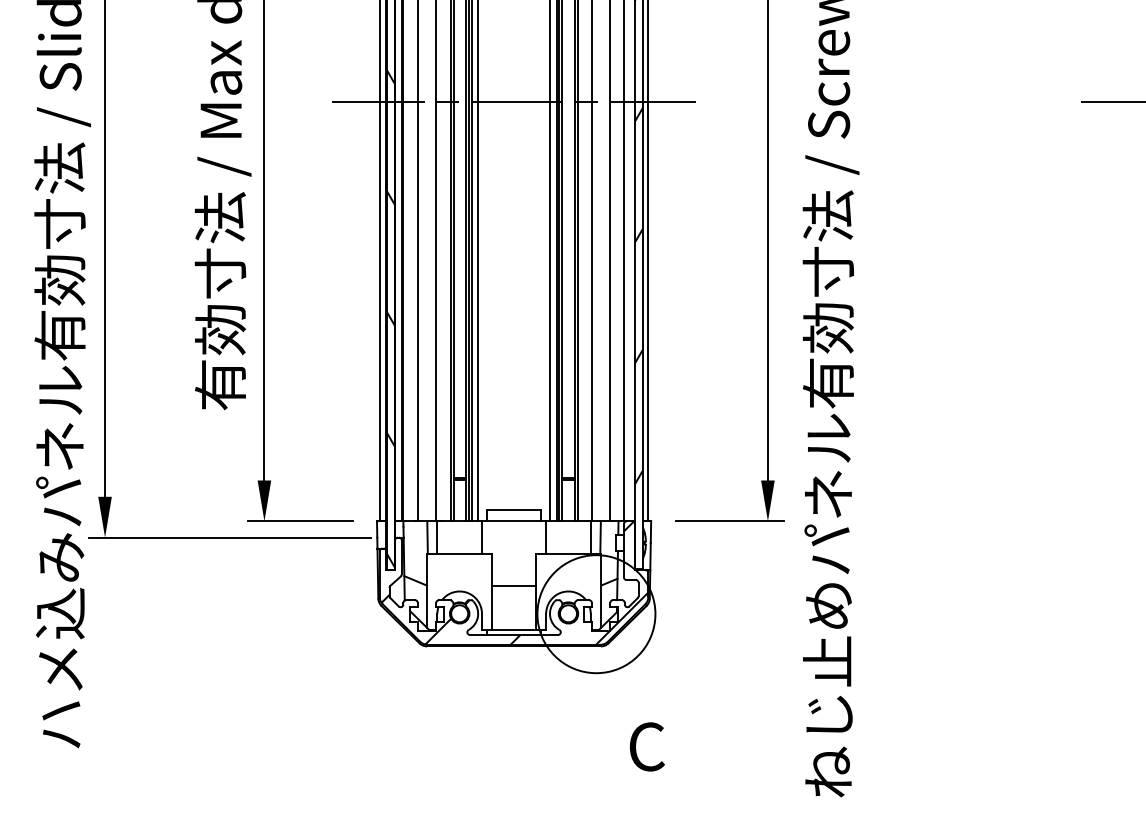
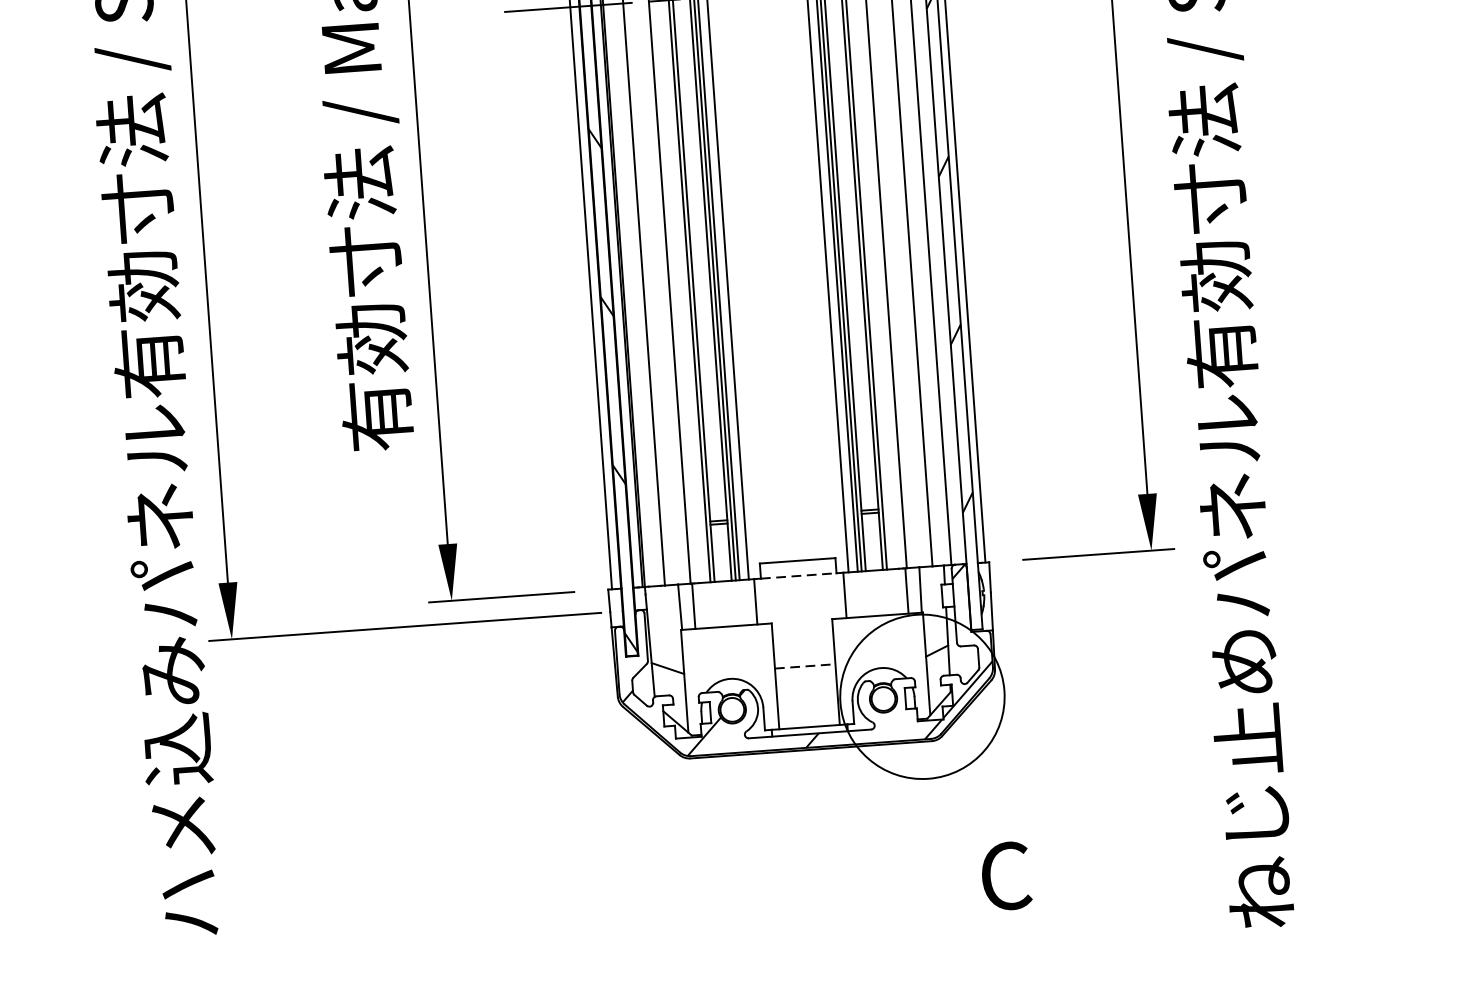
line: (514, 521) -> (799, 576), solid -> dashed
line: (514, 586) -> (805, 666), solid -> dashed

